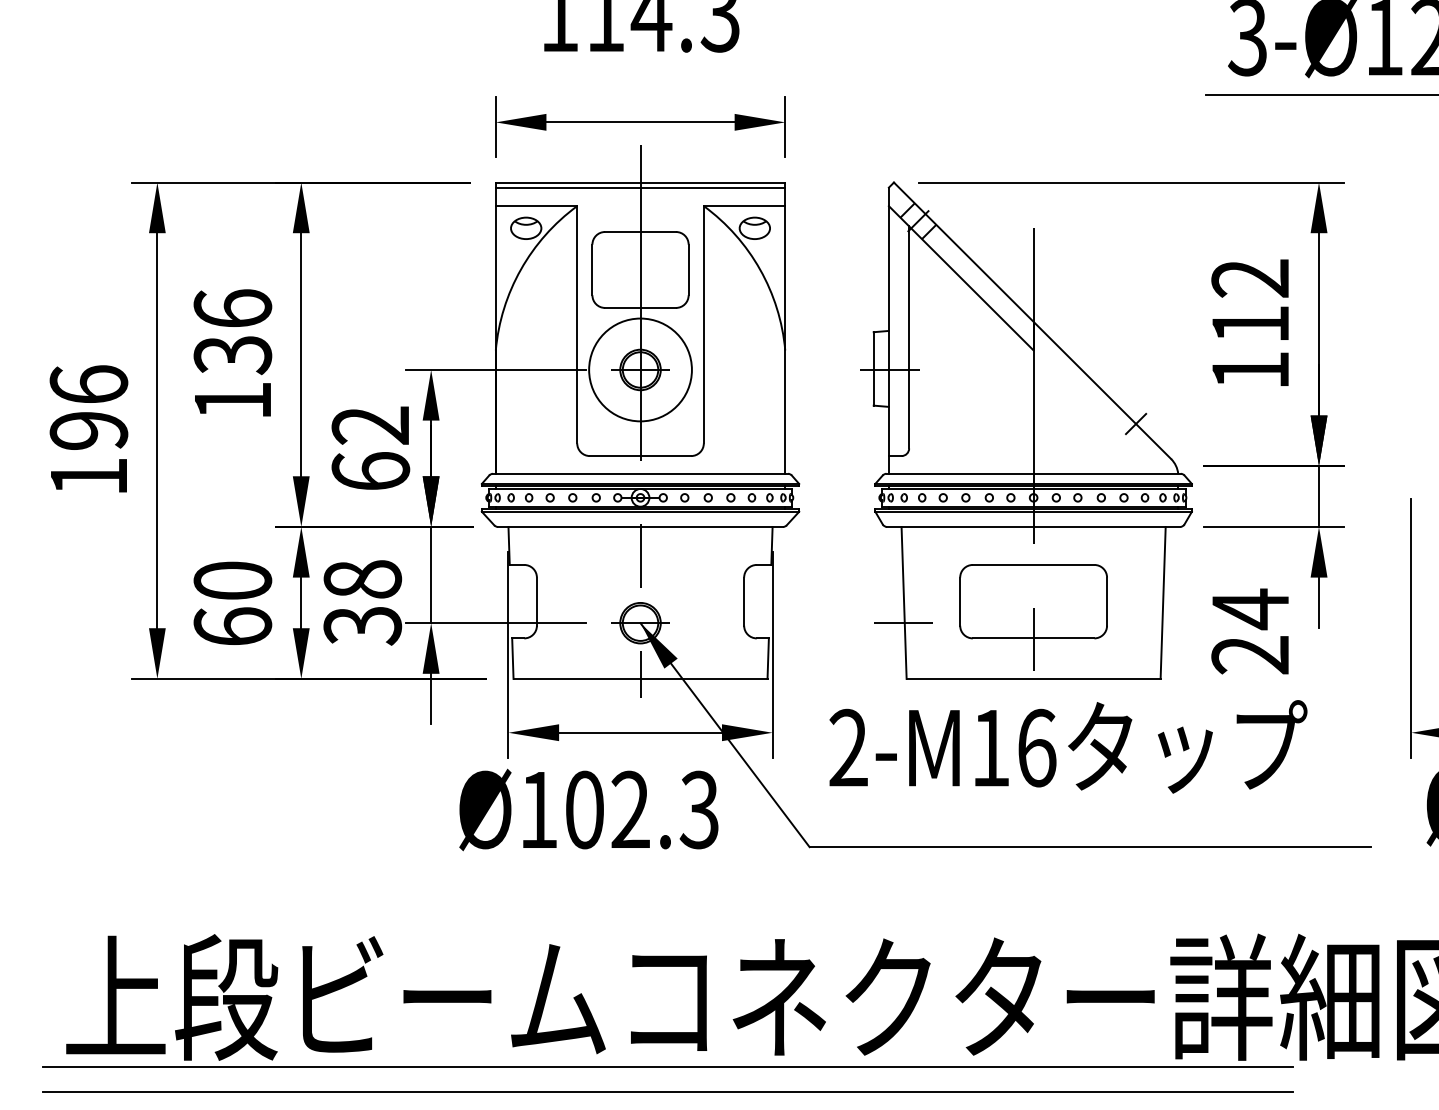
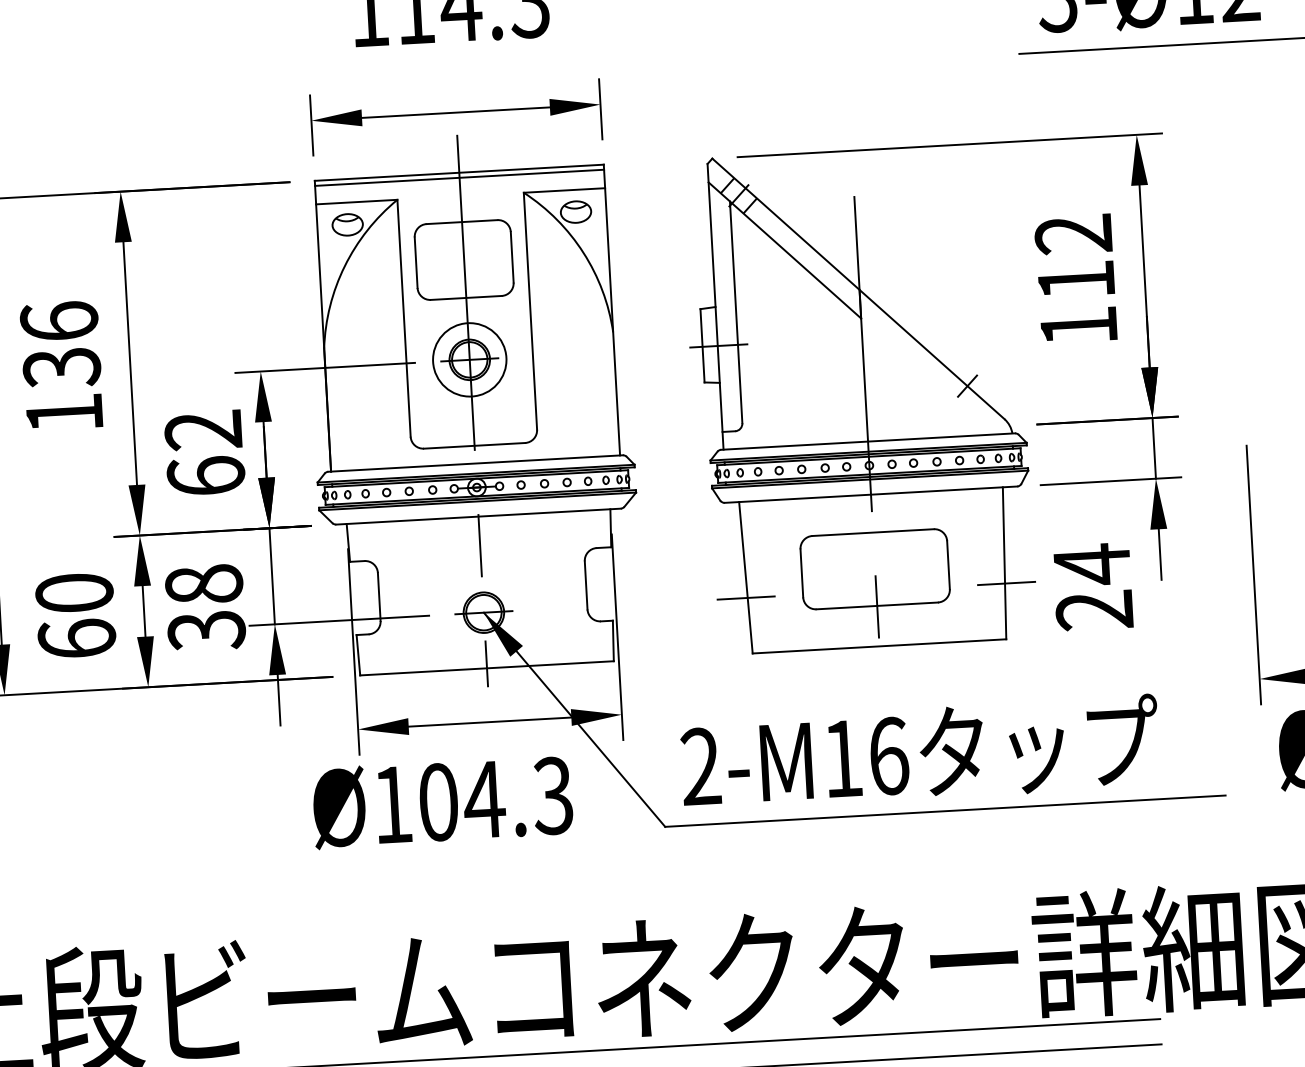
circle: (640, 369) -> (469, 359), size x0.71
line: (1163, 623) -> (1006, 583), added
text: (1068, 746) -> (920, 752), moved
text: (630, 808) -> (484, 798), Ø102.3 -> Ø104.3

